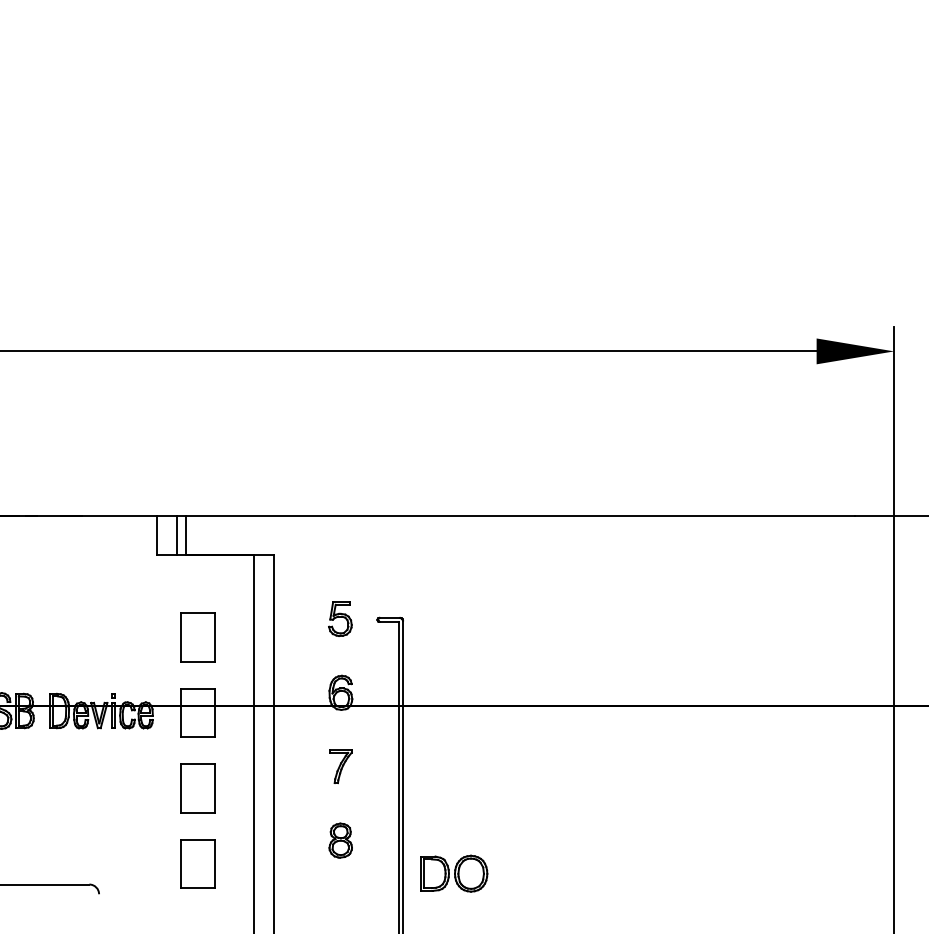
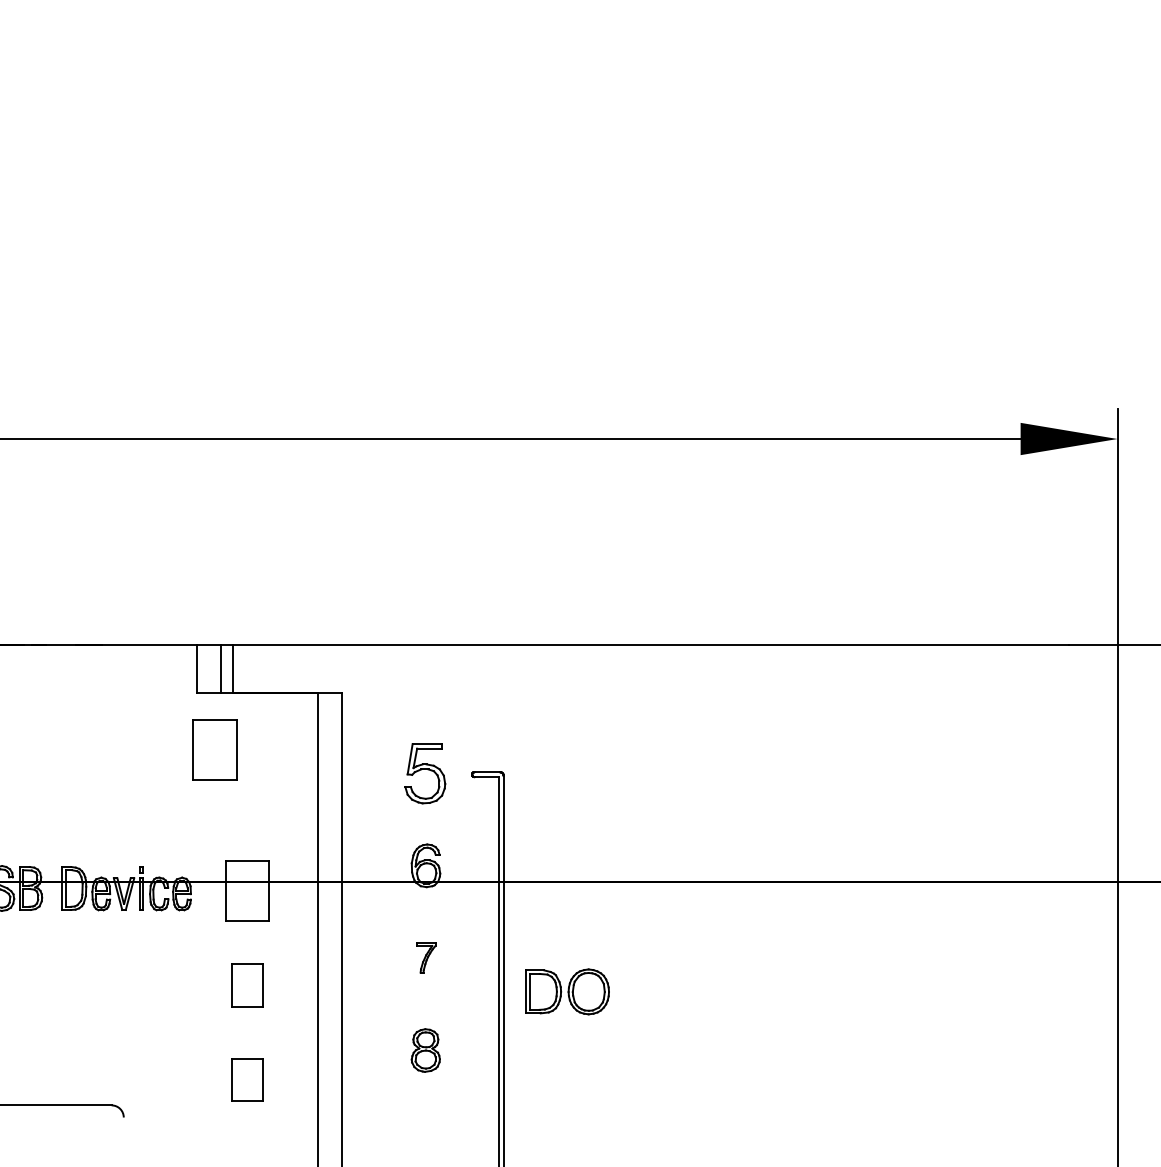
part: (340, 618) -> (425, 772), size x1.4
part: (197, 637) -> (214, 750), moved
part: (340, 766) -> (425, 957), size x0.7
part: (197, 788) -> (246, 985), size x0.7
part: (197, 863) -> (246, 1079), size x0.7
part: (454, 873) -> (568, 991), moved

